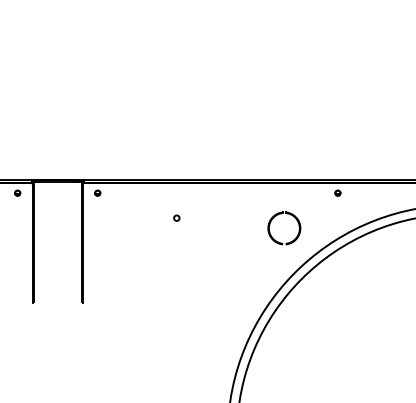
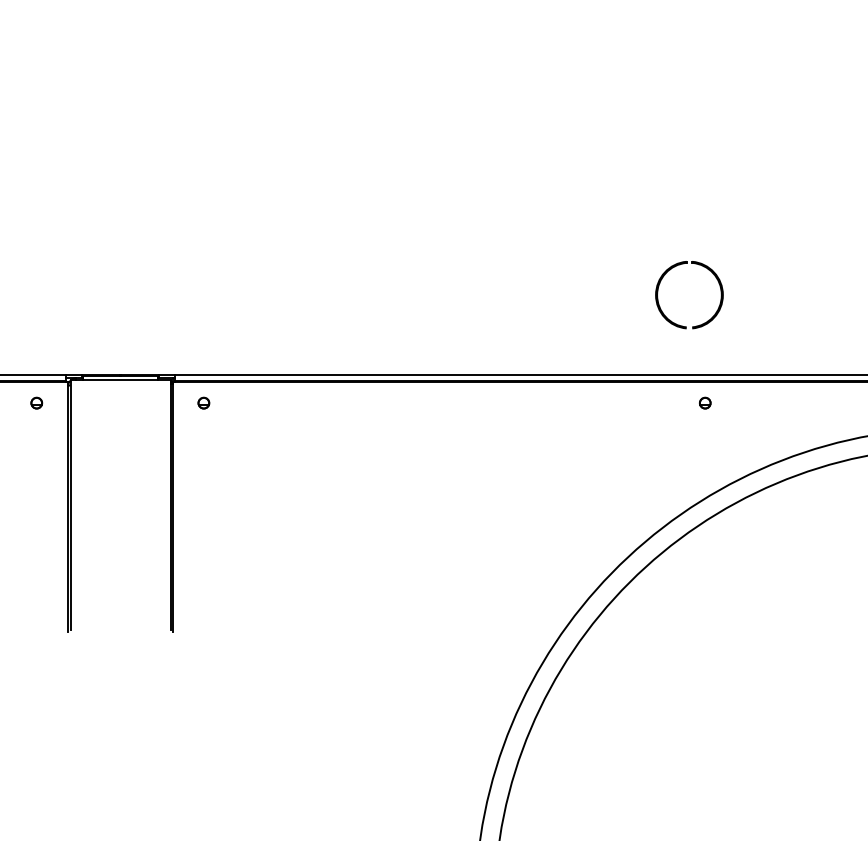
circle: (176, 217) -> (368, 453), removed
part: (294, 218) -> (710, 274), moved

